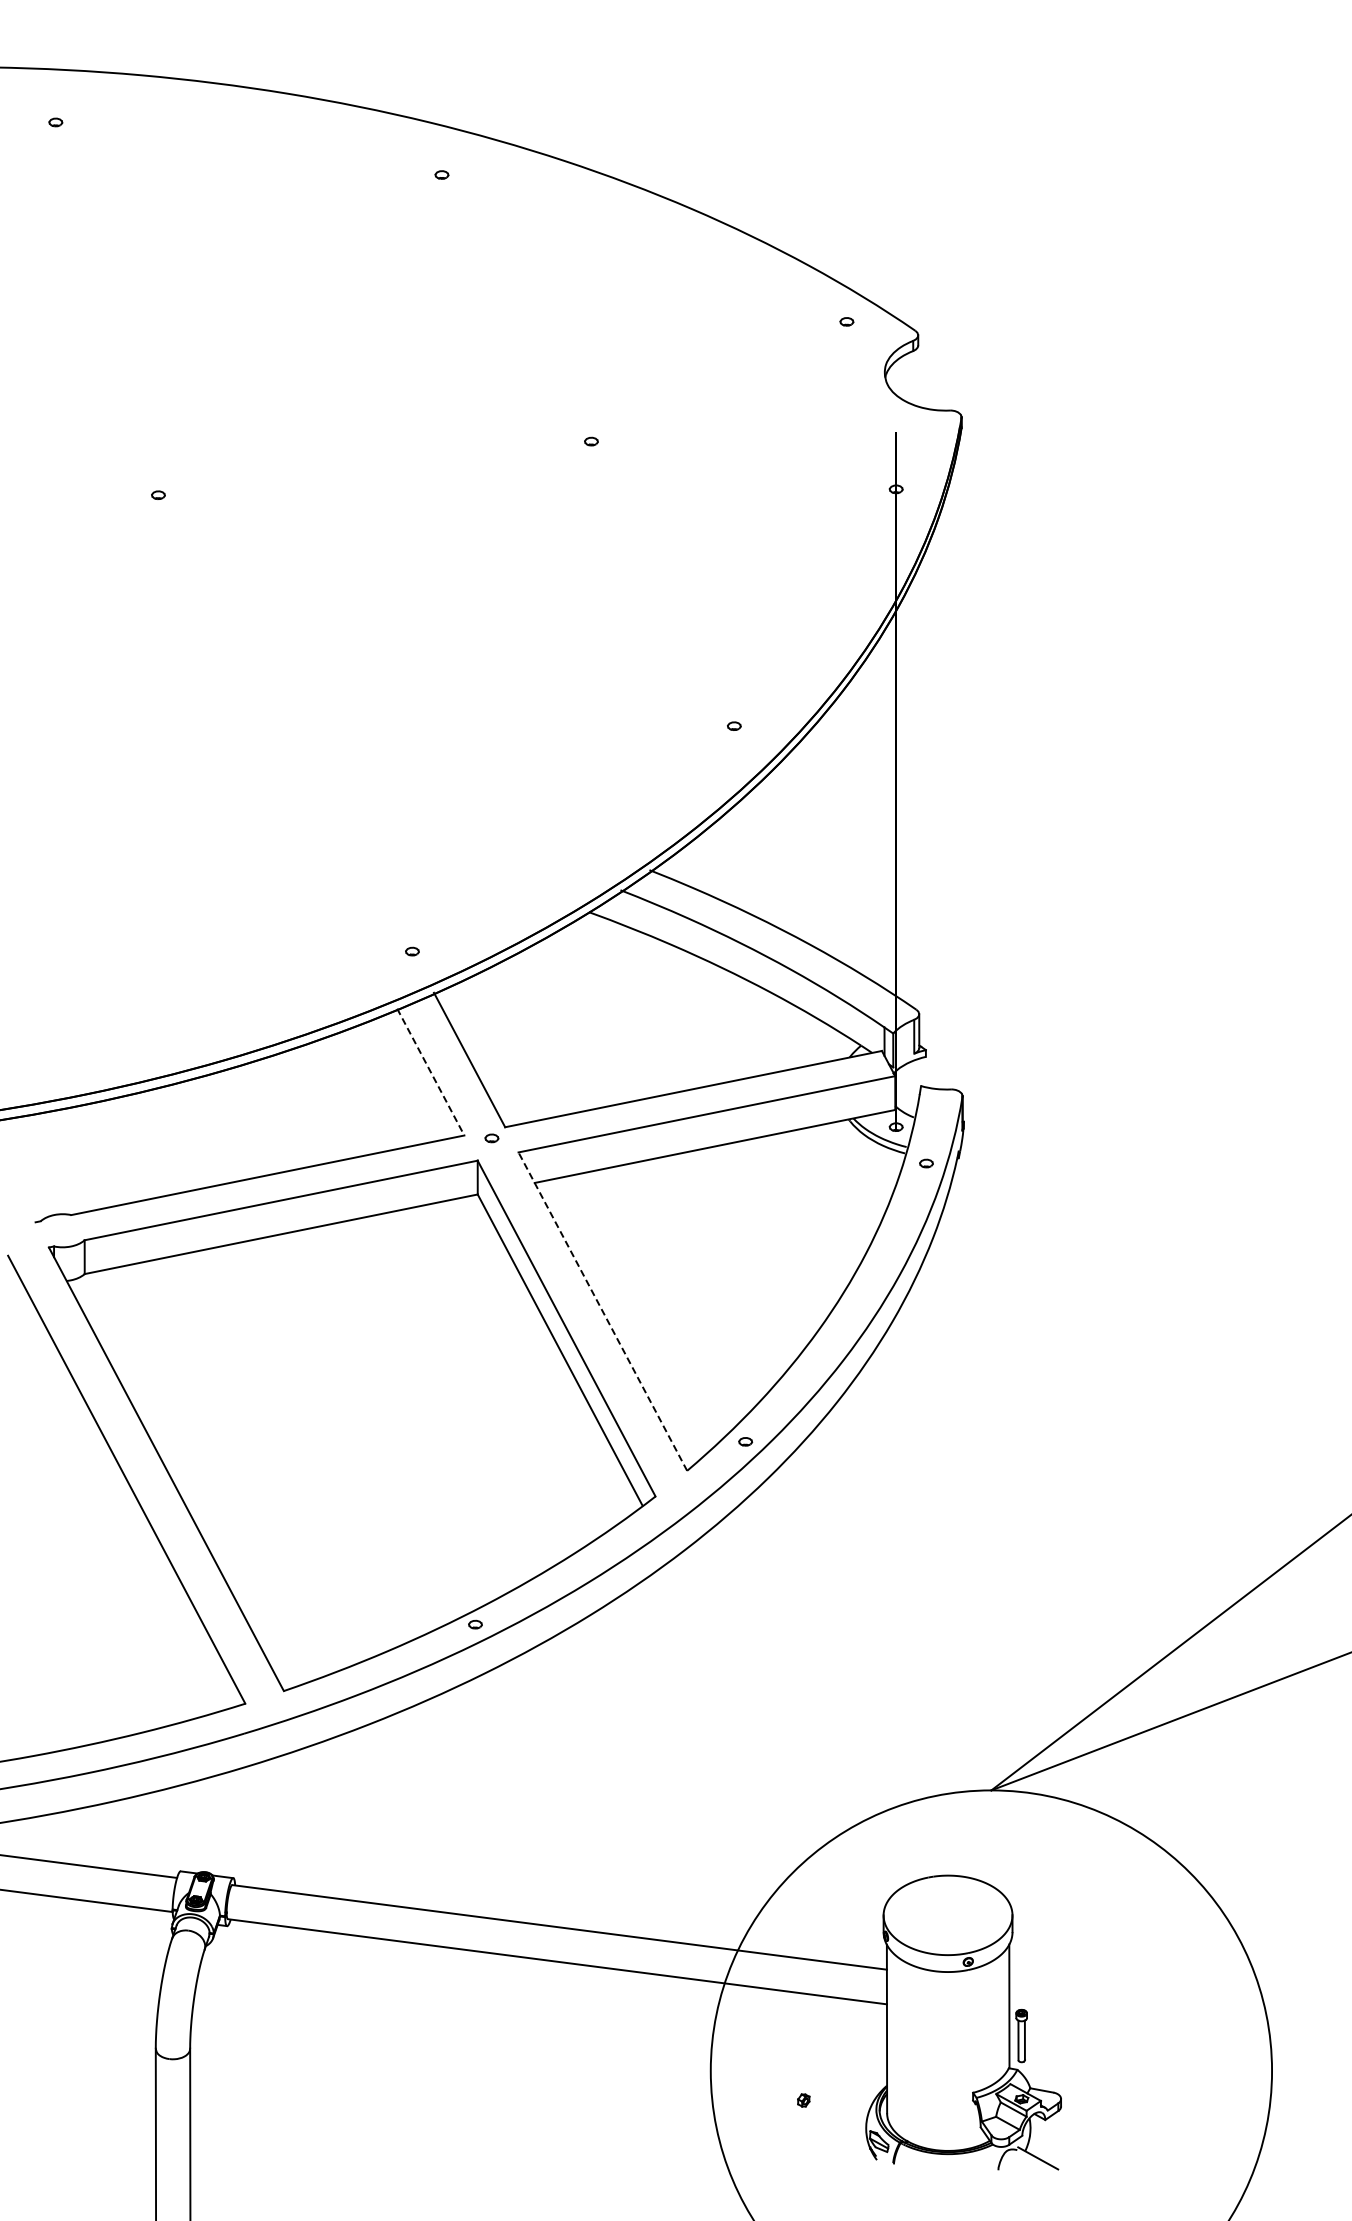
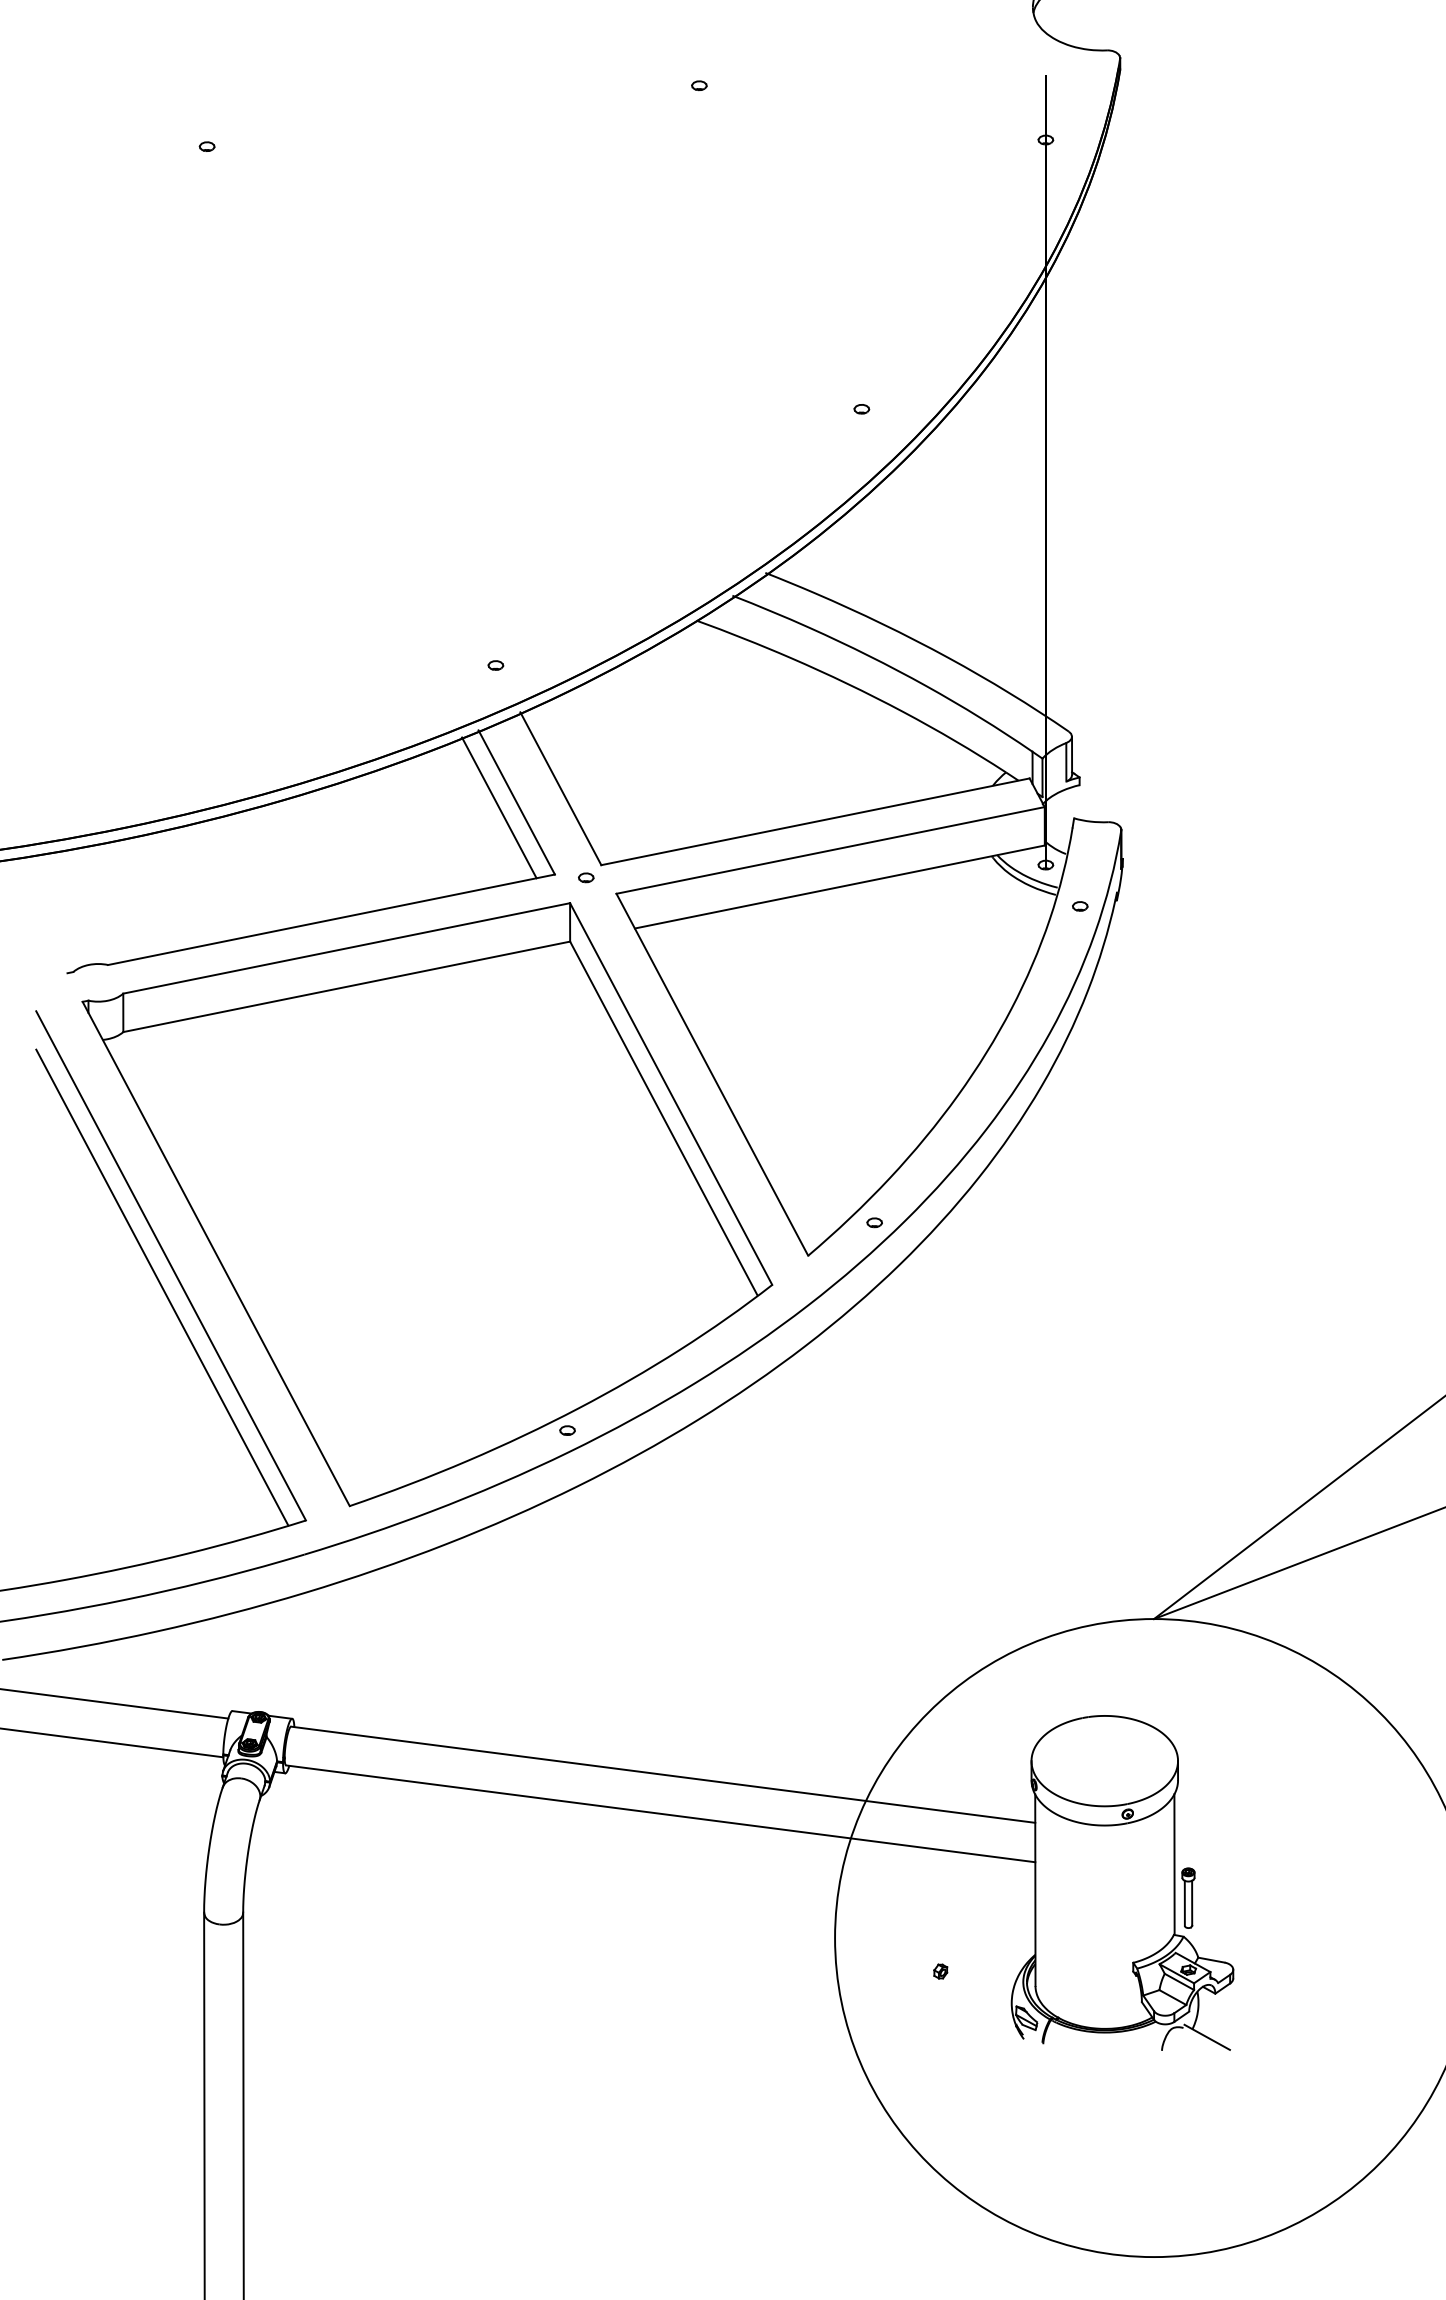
line: (430, 1072) -> (516, 802), dashed -> solid
line: (415, 1076) -> (499, 807), added
line: (602, 1311) -> (711, 1074), dashed -> solid
line: (118, 1498) -> (161, 1287), added

